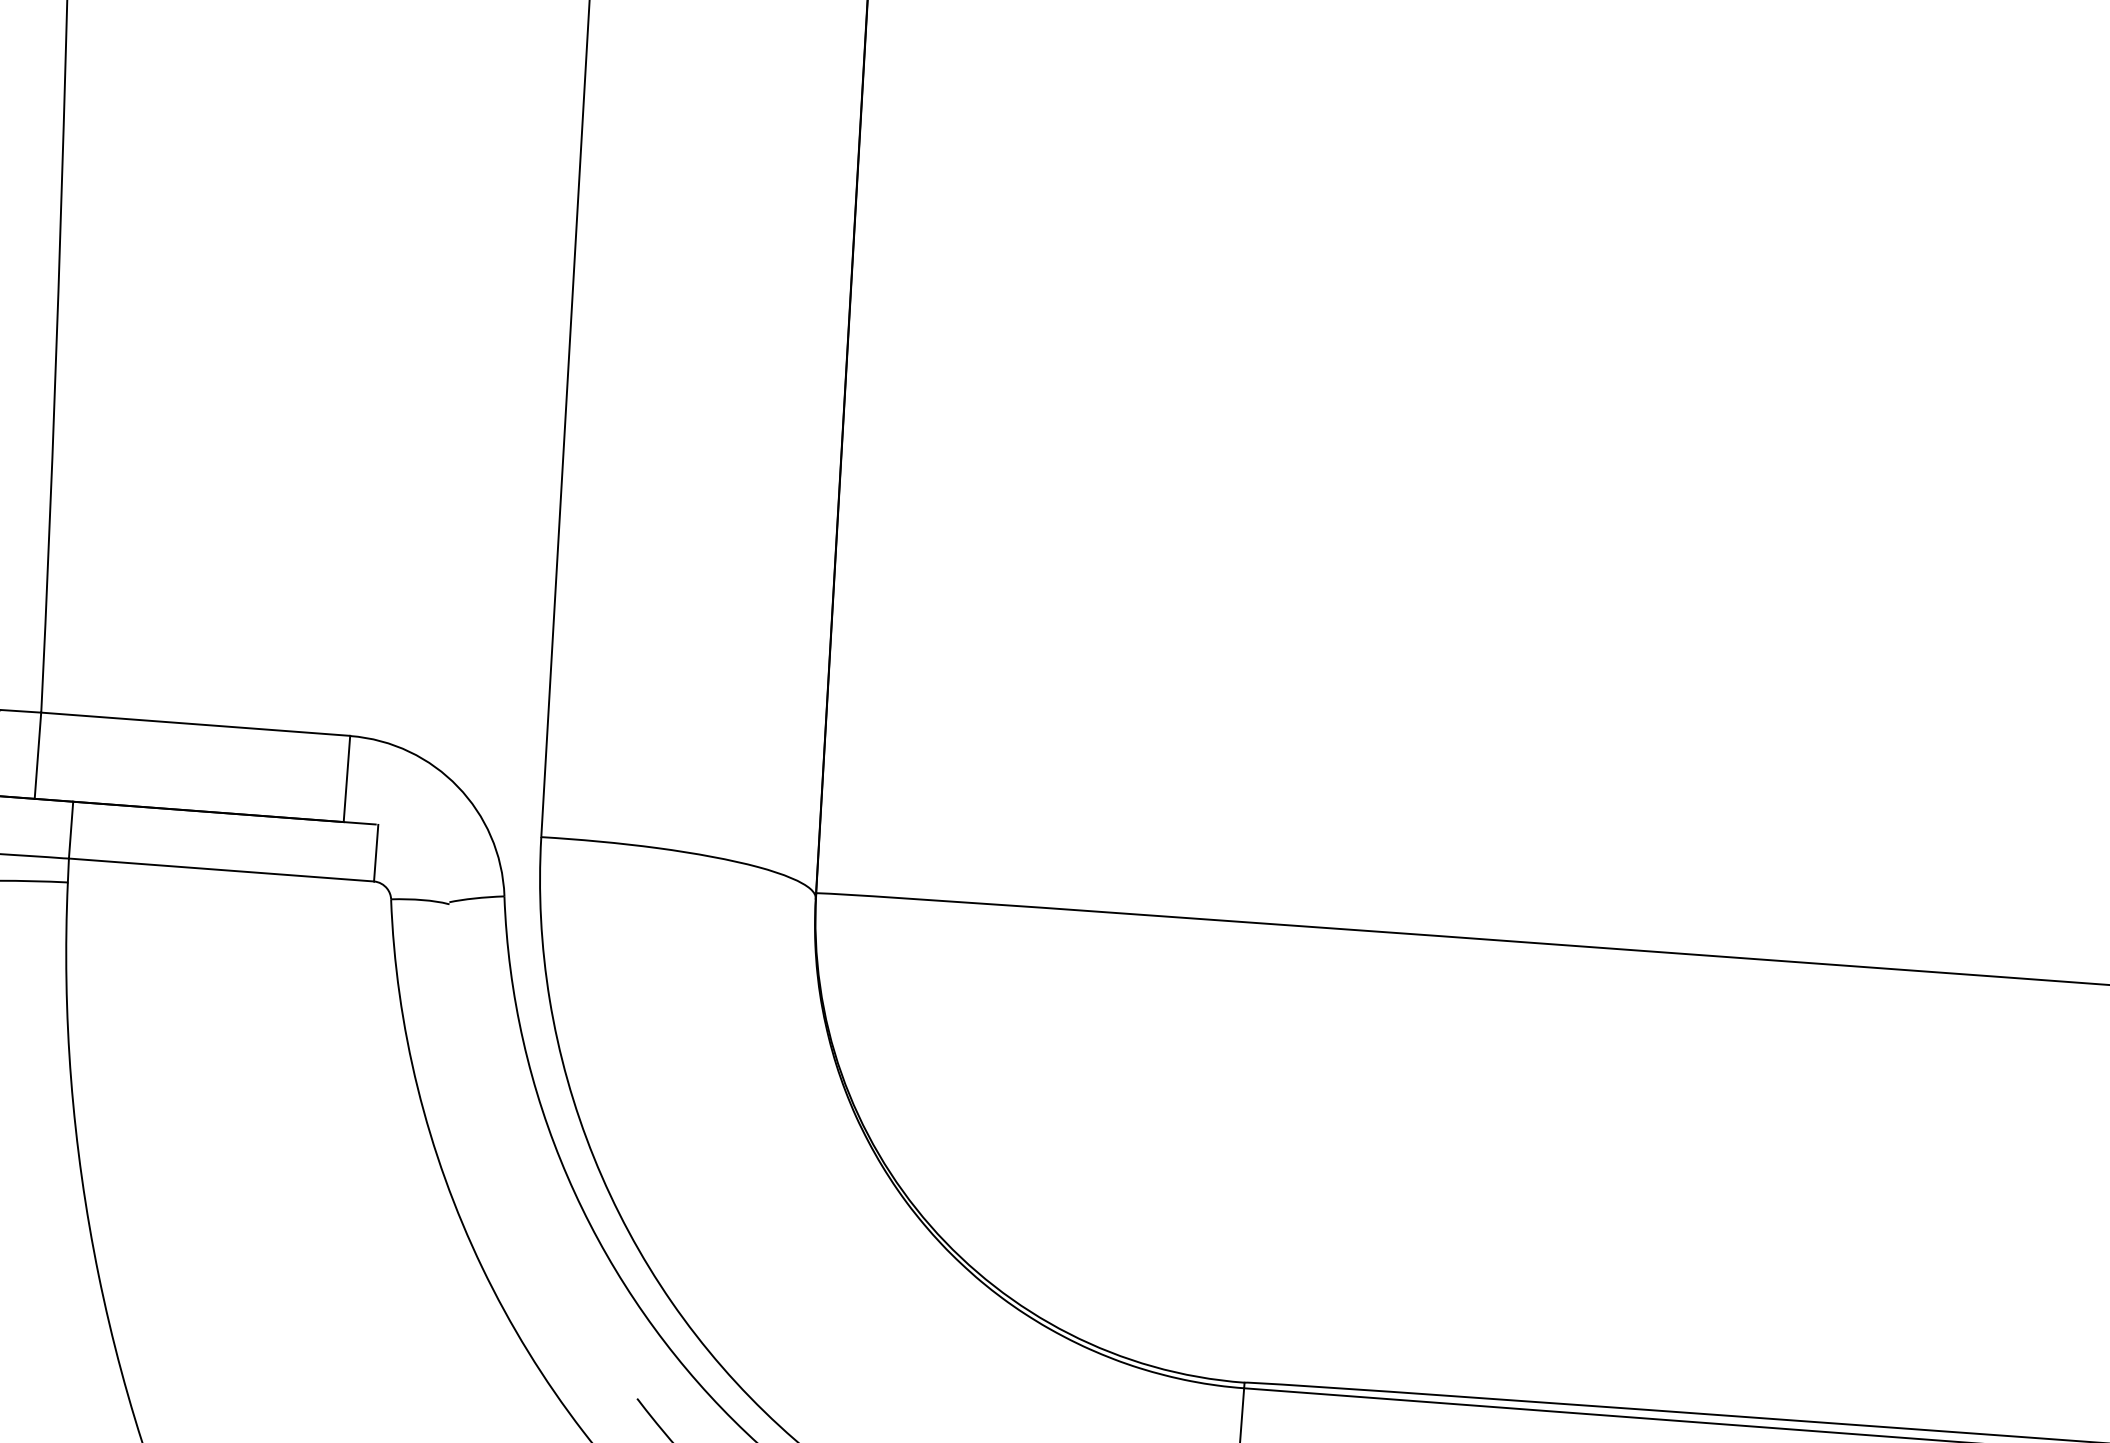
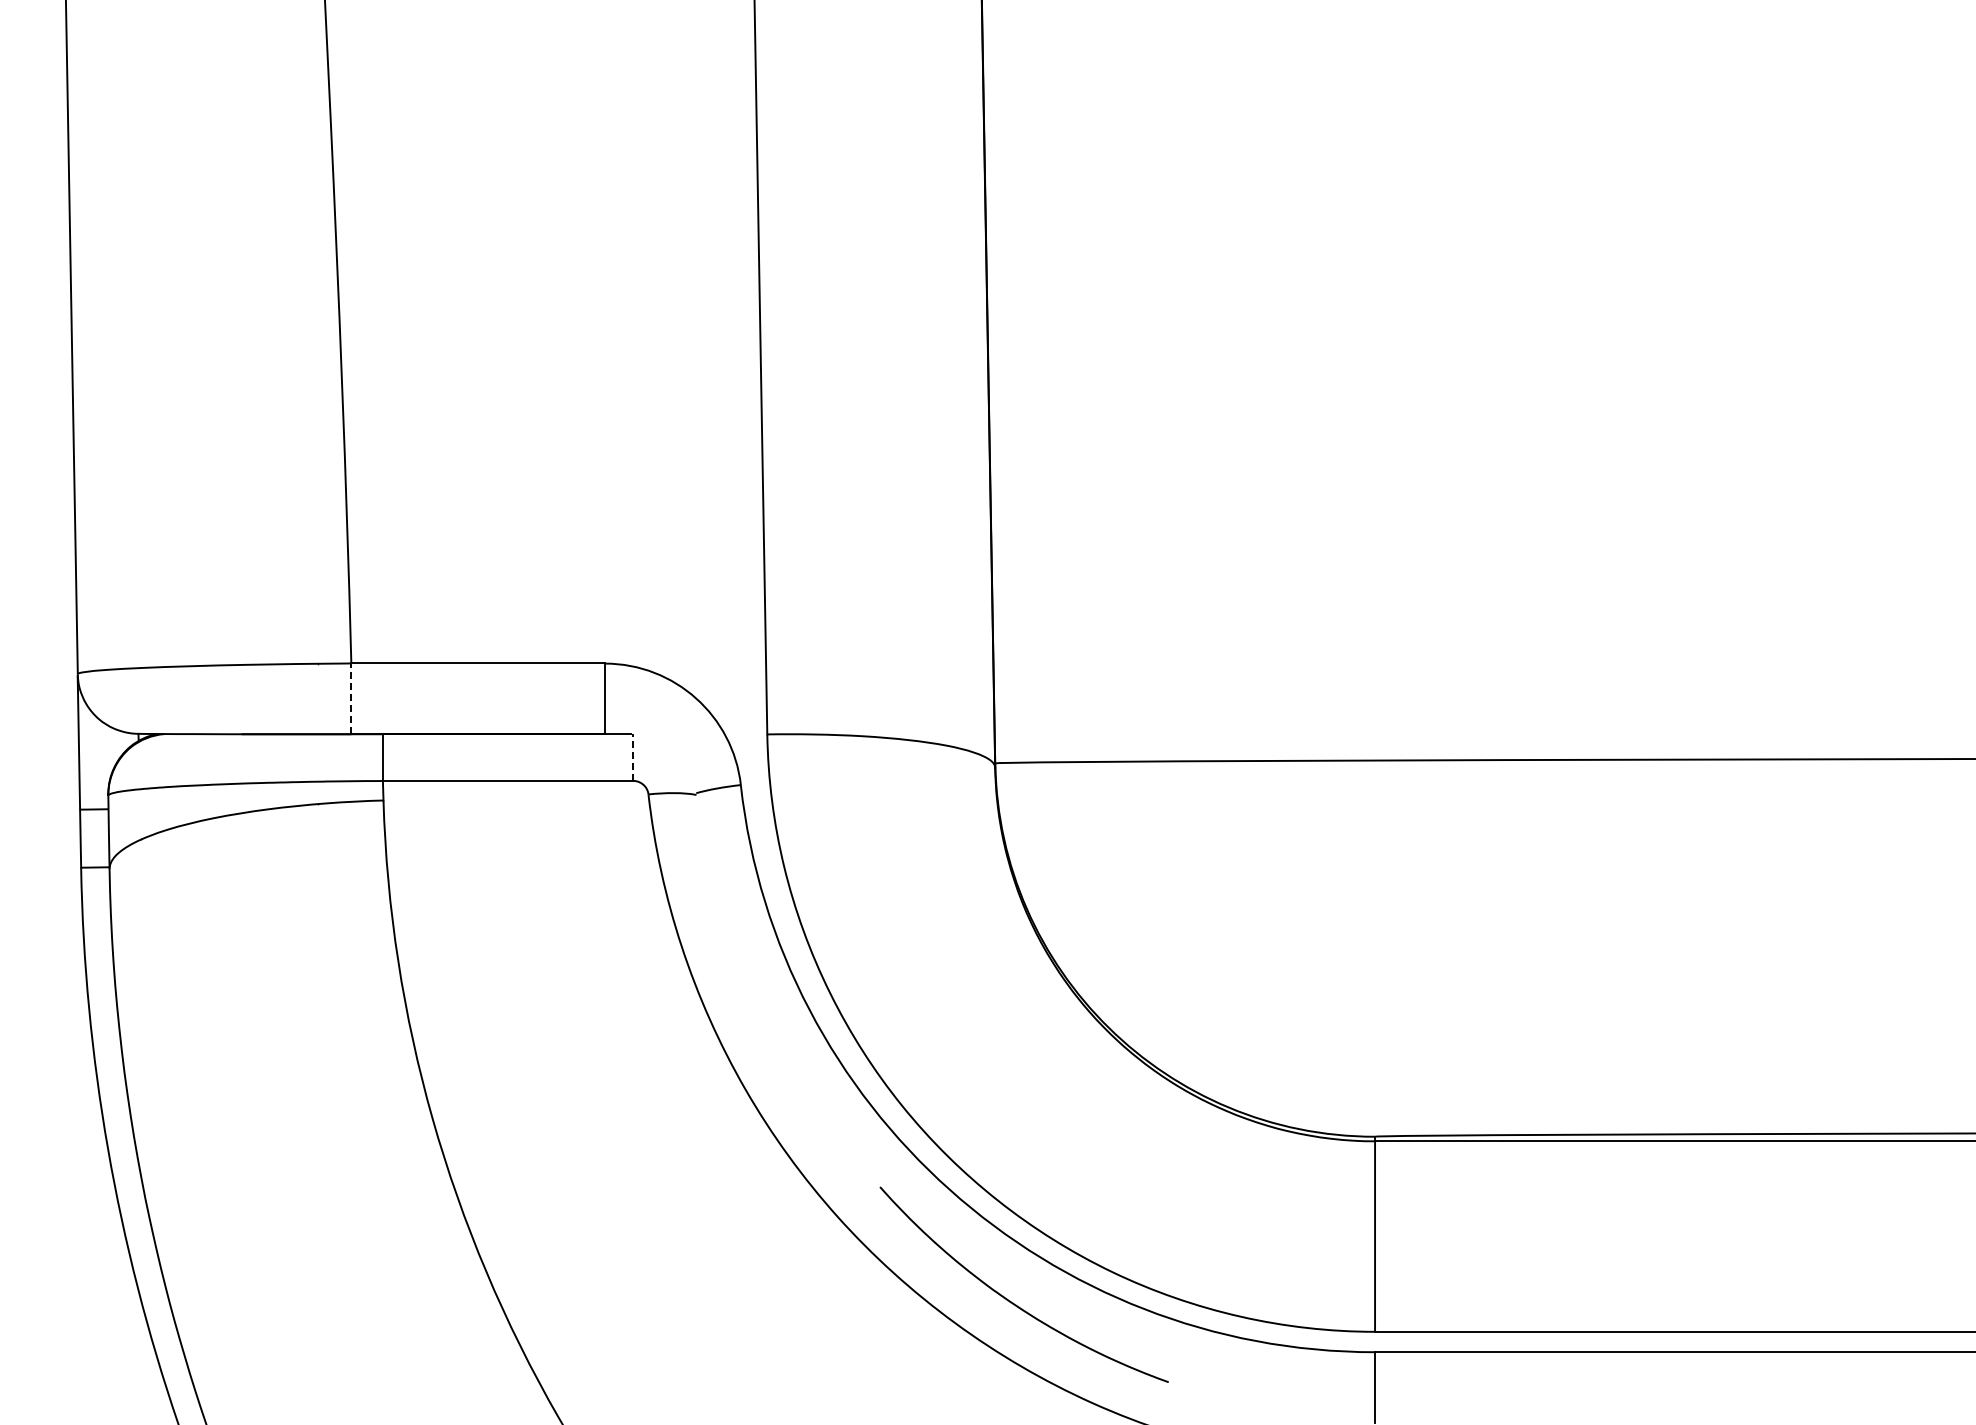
line: (38, 755) -> (351, 698), solid -> dashed
line: (376, 852) -> (633, 757), solid -> dashed

